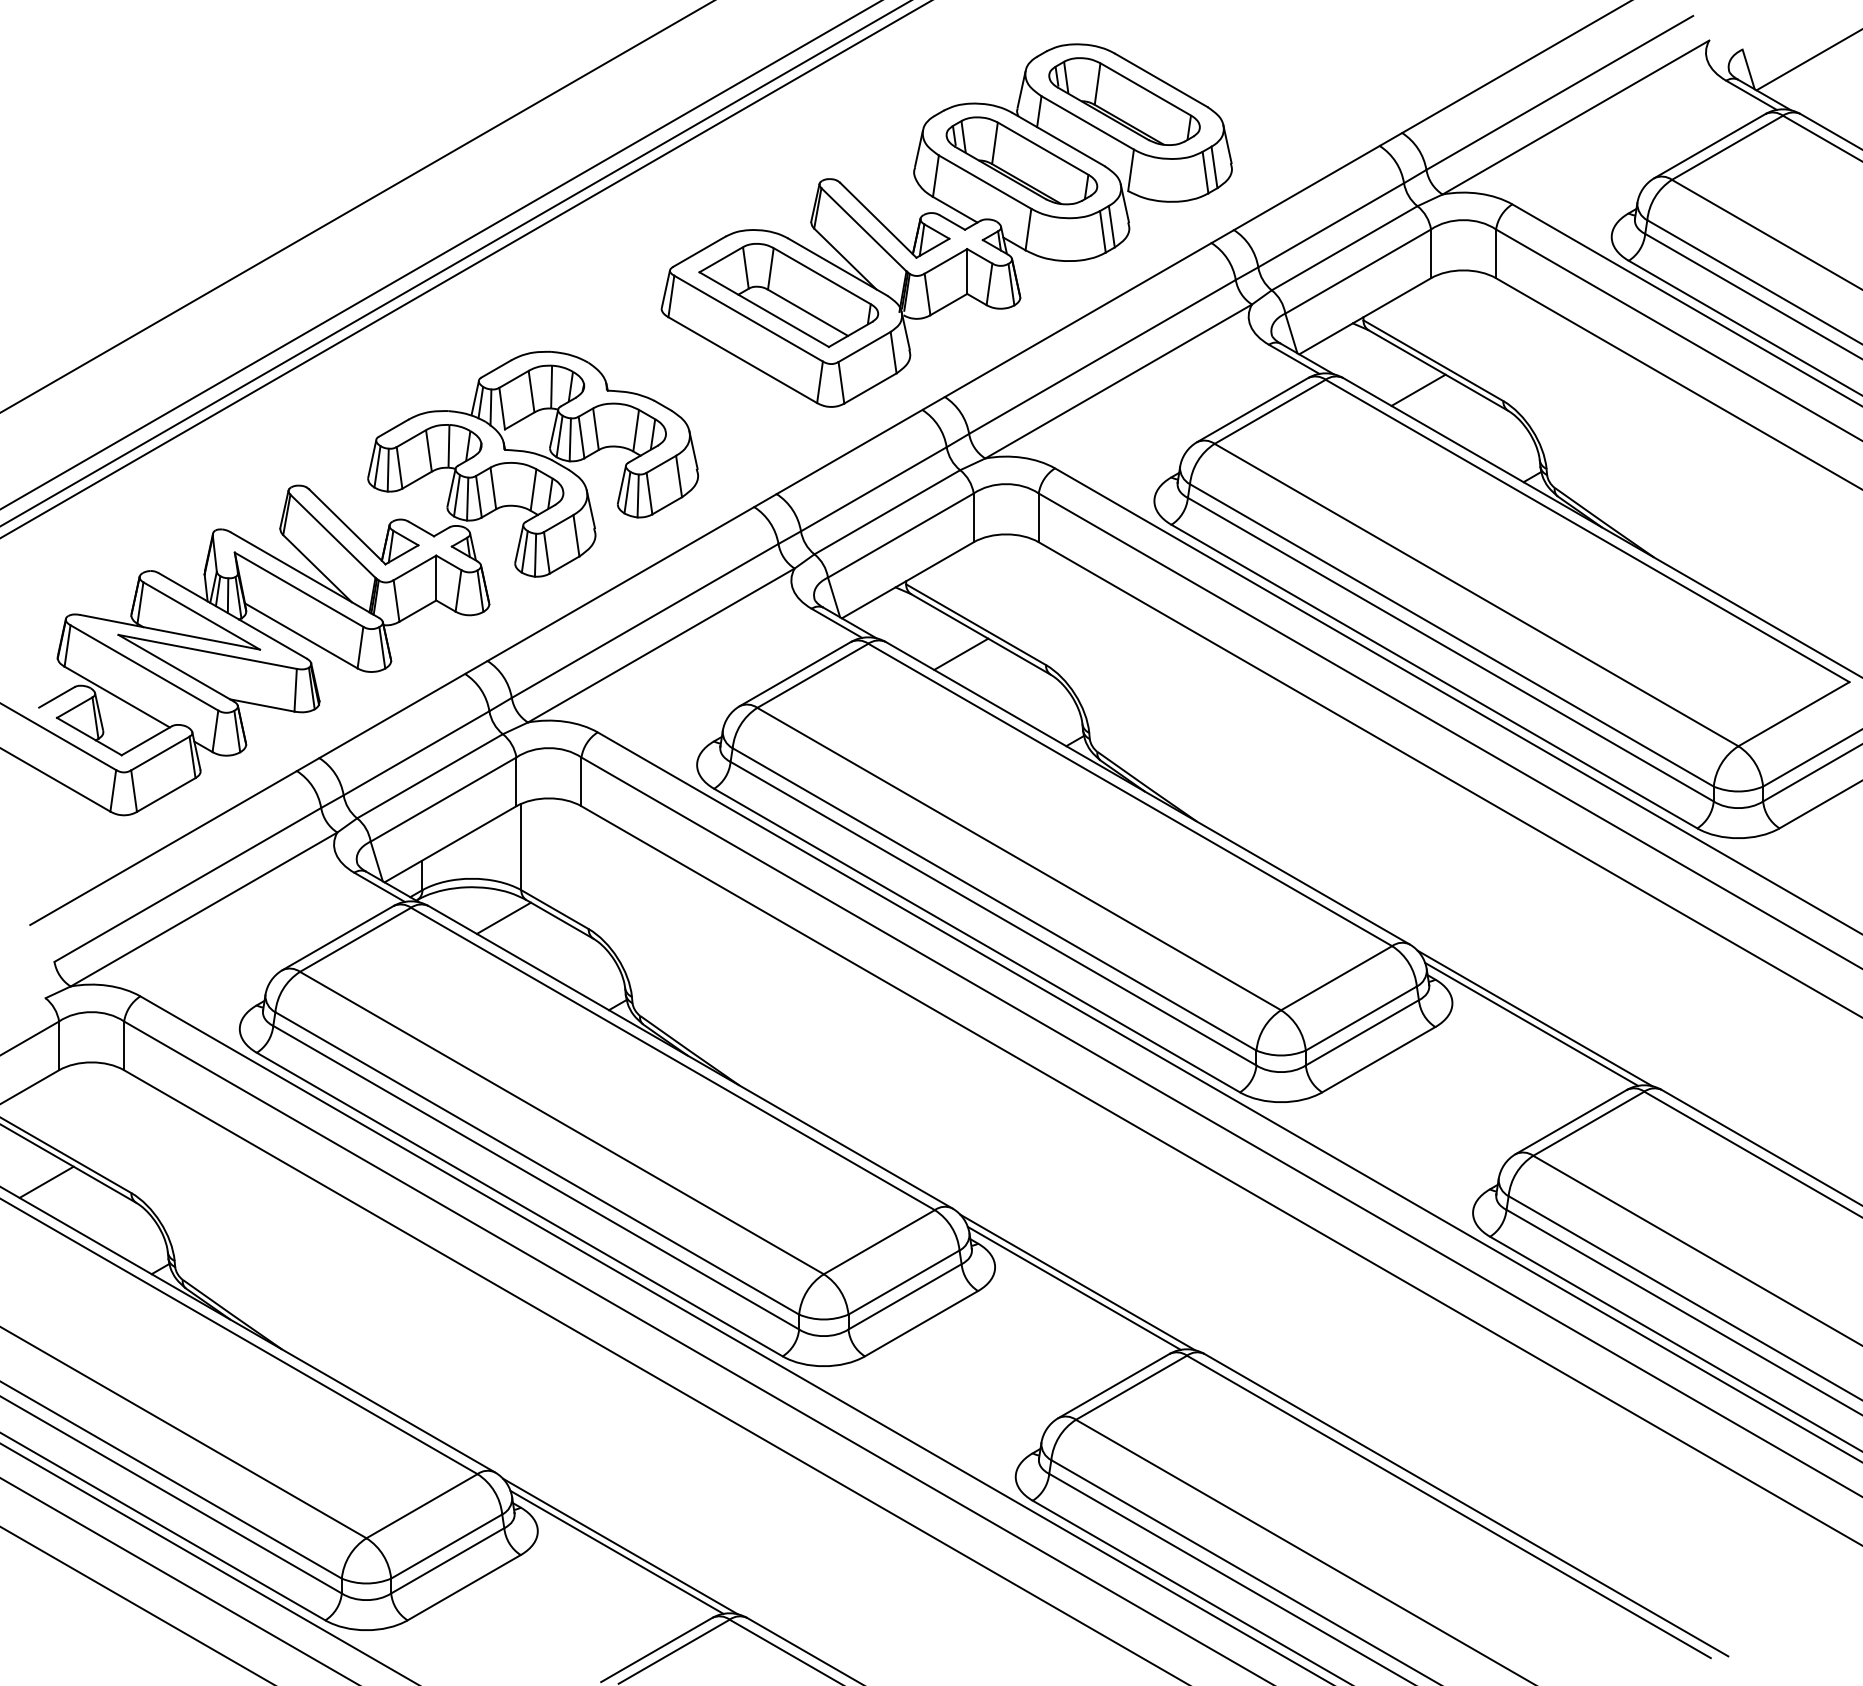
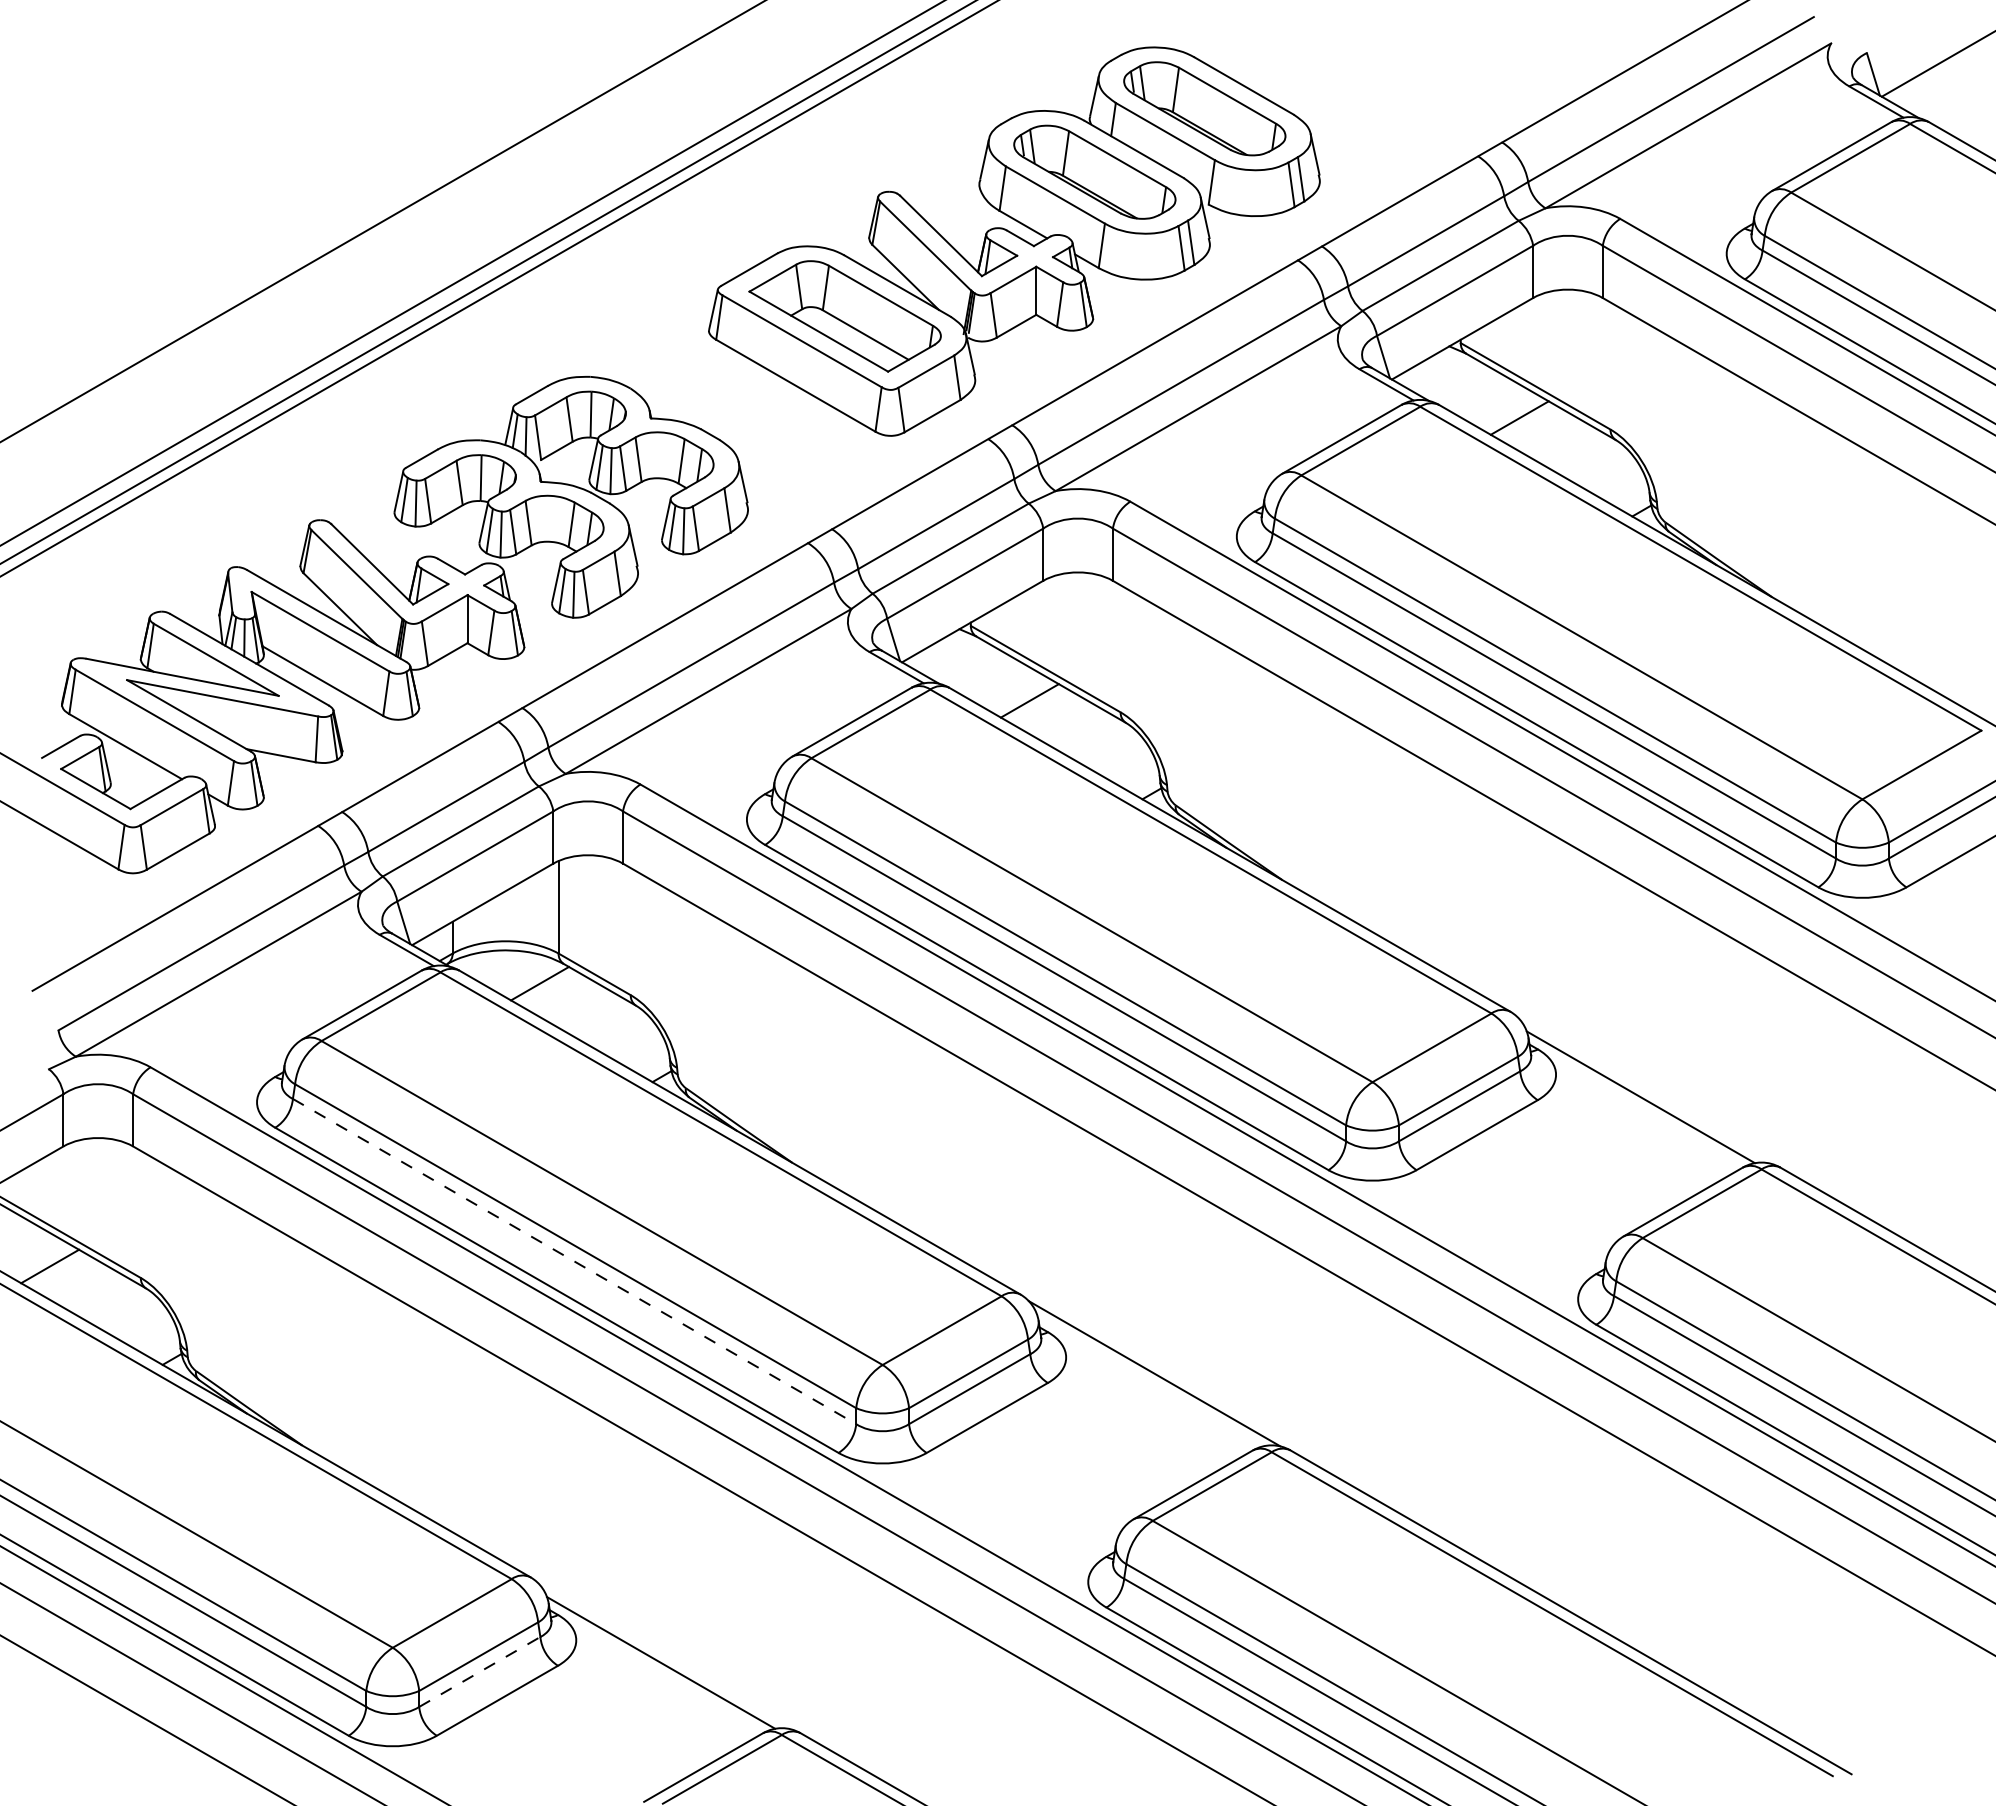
line: (1535, 1018) -> (1644, 1090), removed
line: (537, 1177) -> (575, 1261), solid -> dashed
line: (1073, 1287) -> (1150, 1379), removed
line: (620, 1546) -> (664, 1656), removed
line: (447, 1560) -> (479, 1671), solid -> dashed

